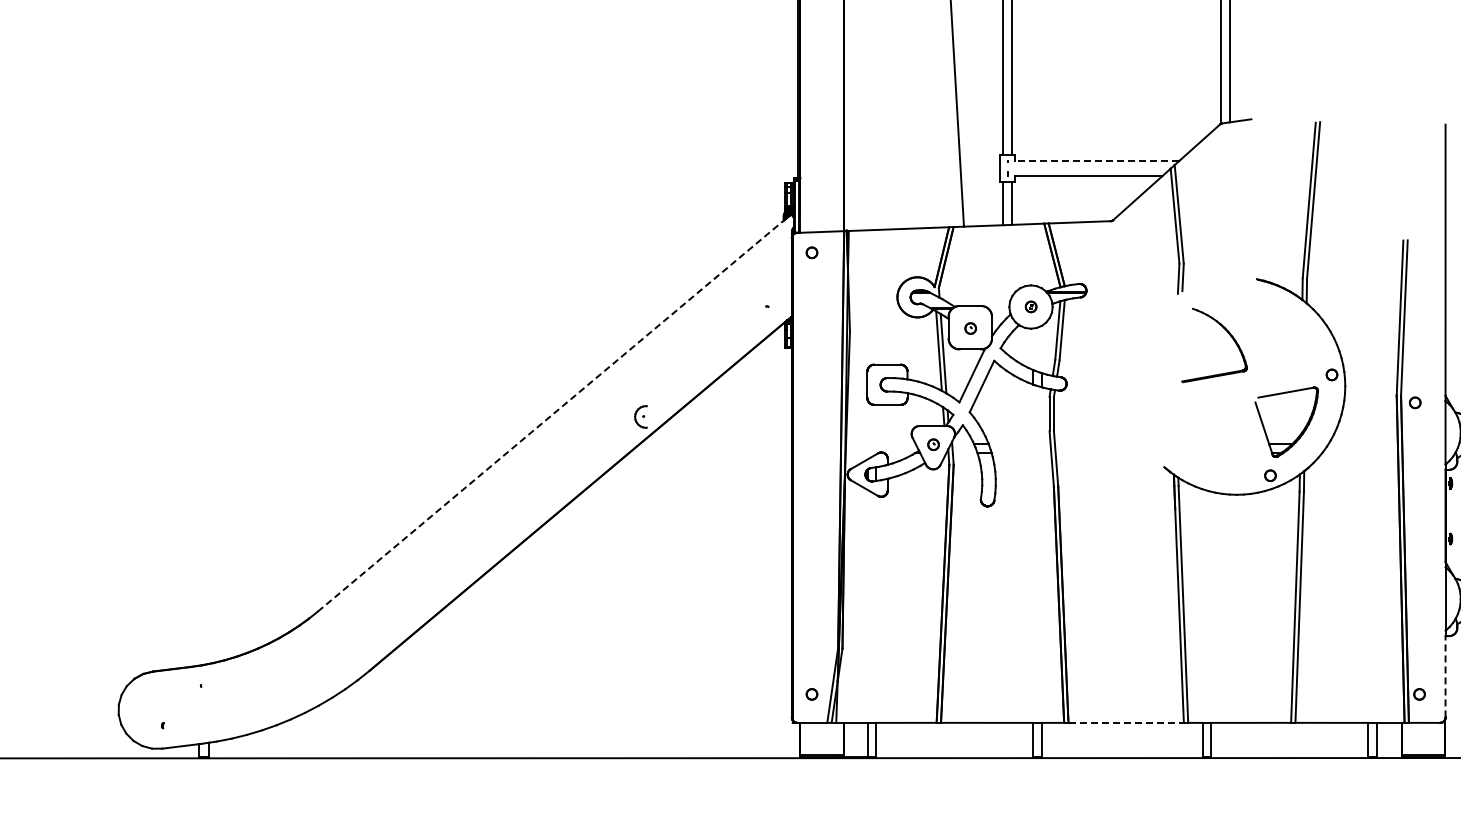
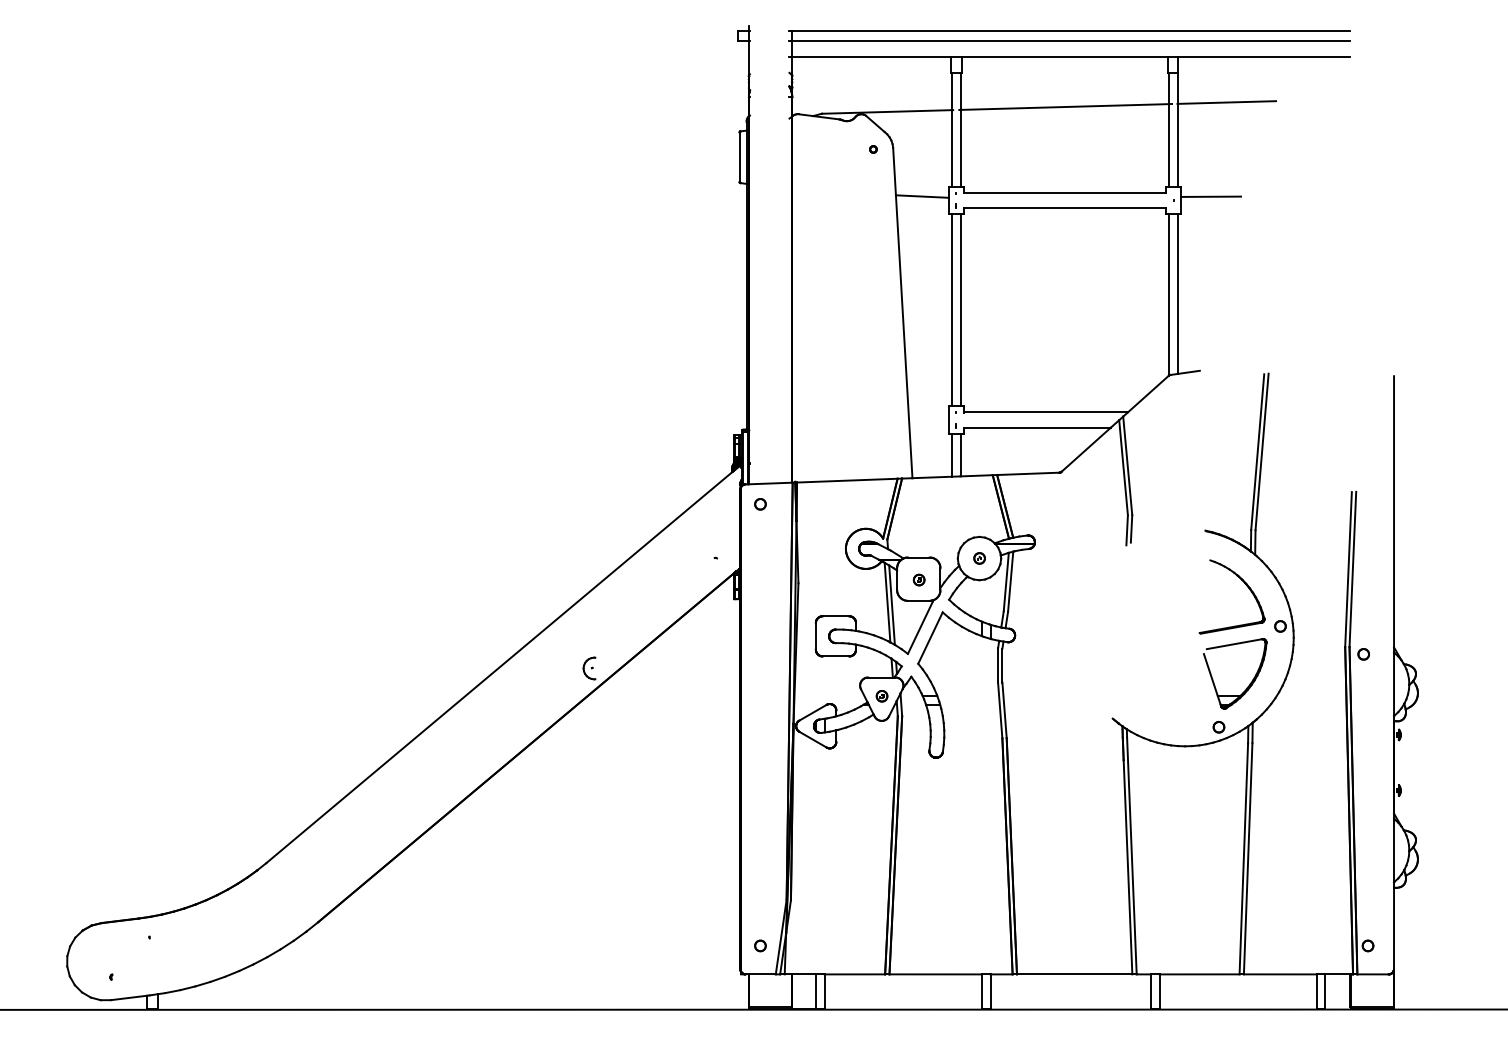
line: (1097, 160) -> (1045, 412), dashed -> solid
part: (1229, 334) -> (1246, 586), moved
line: (551, 415) -> (499, 667), dashed -> solid
line: (1446, 676) -> (1394, 928), dashed -> solid
line: (1126, 722) -> (1074, 974), dashed -> solid

